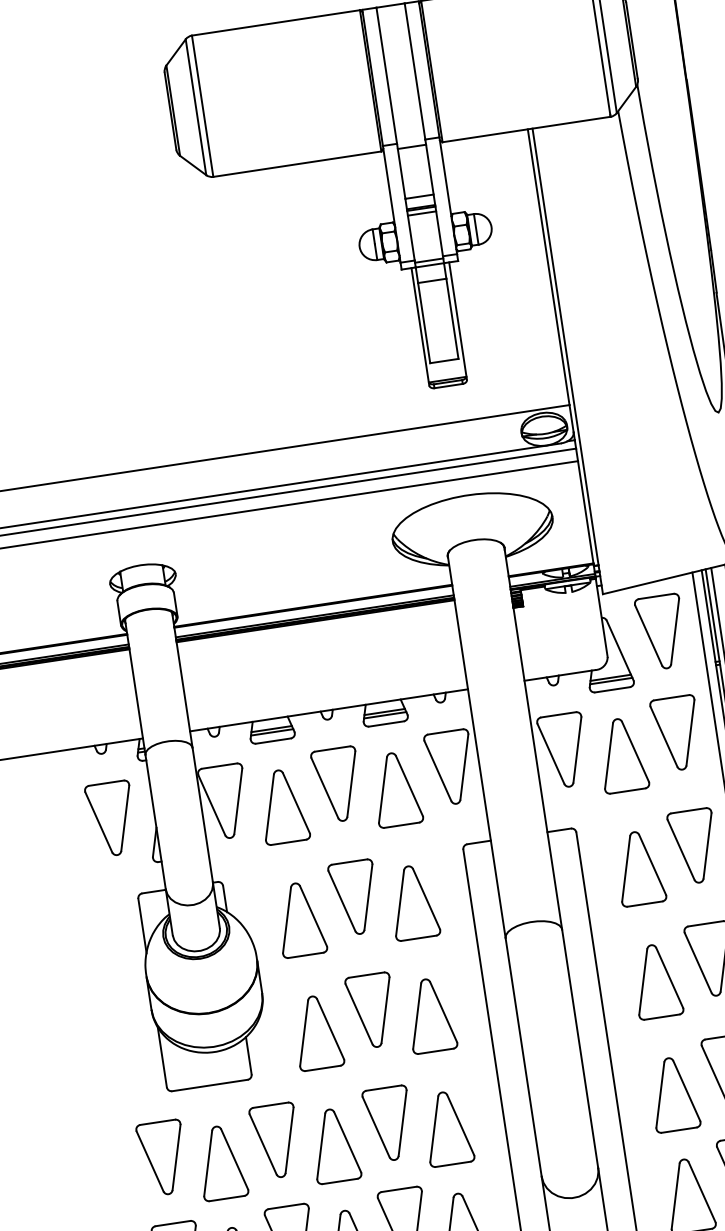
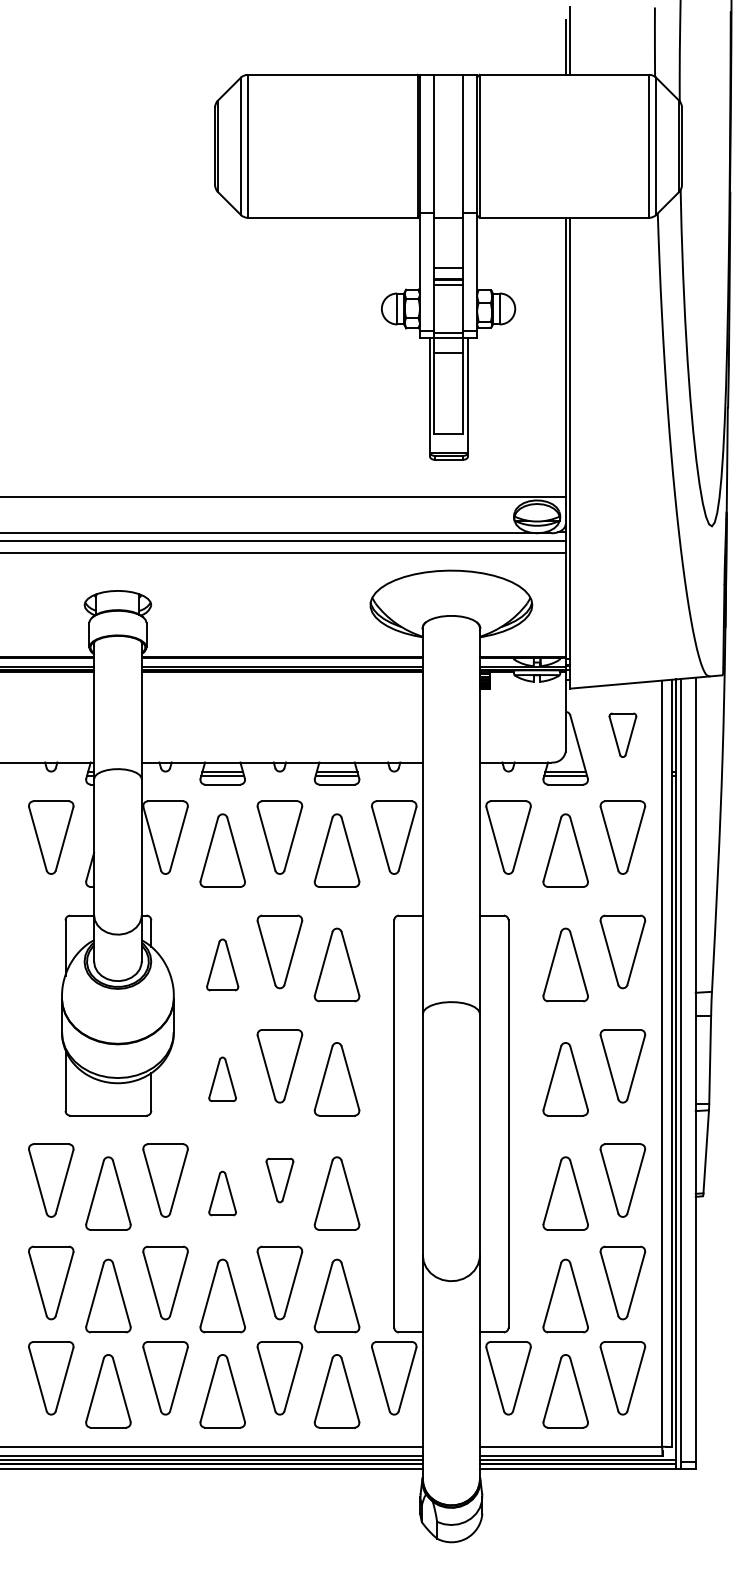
part: (661, 632) -> (622, 735), size x0.6
part: (300, 918) -> (222, 964), size x0.7
part: (317, 1032) -> (222, 1079), size x0.6
part: (388, 1124) -> (279, 1180), size x0.6
part: (334, 1145) -> (222, 1193), size x0.6

